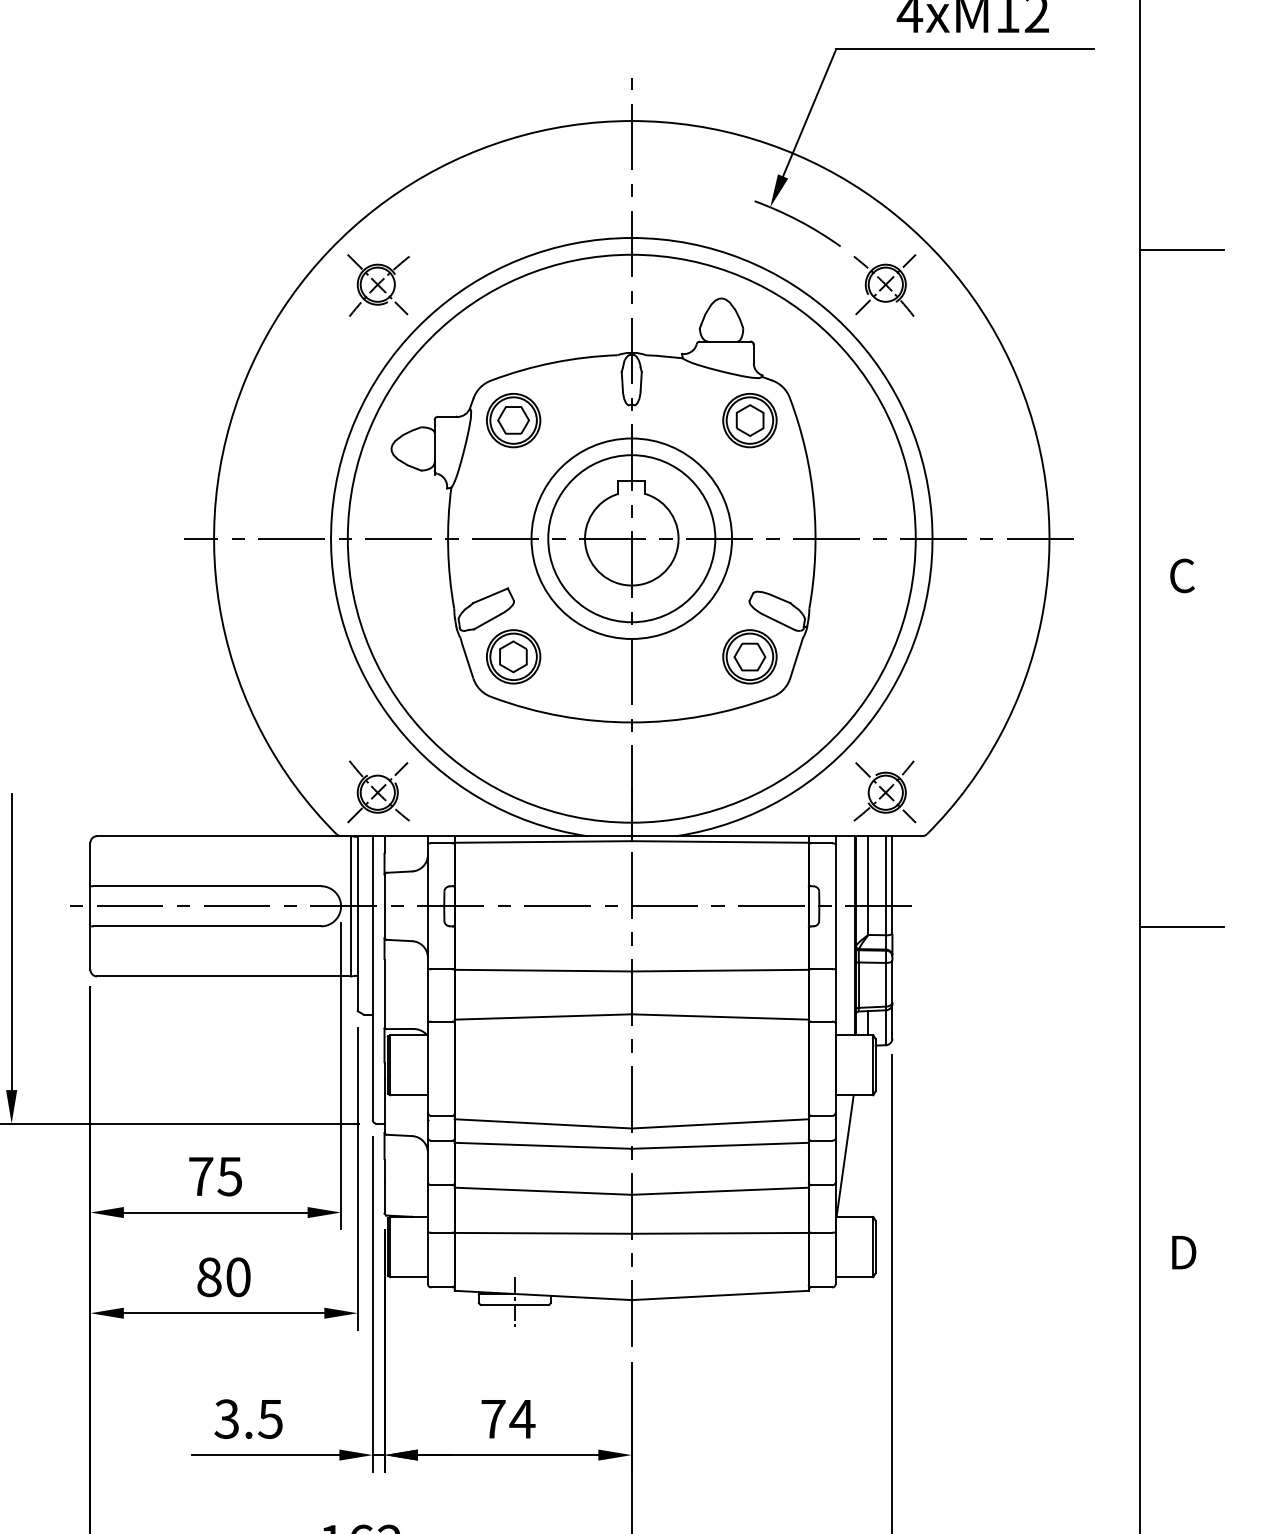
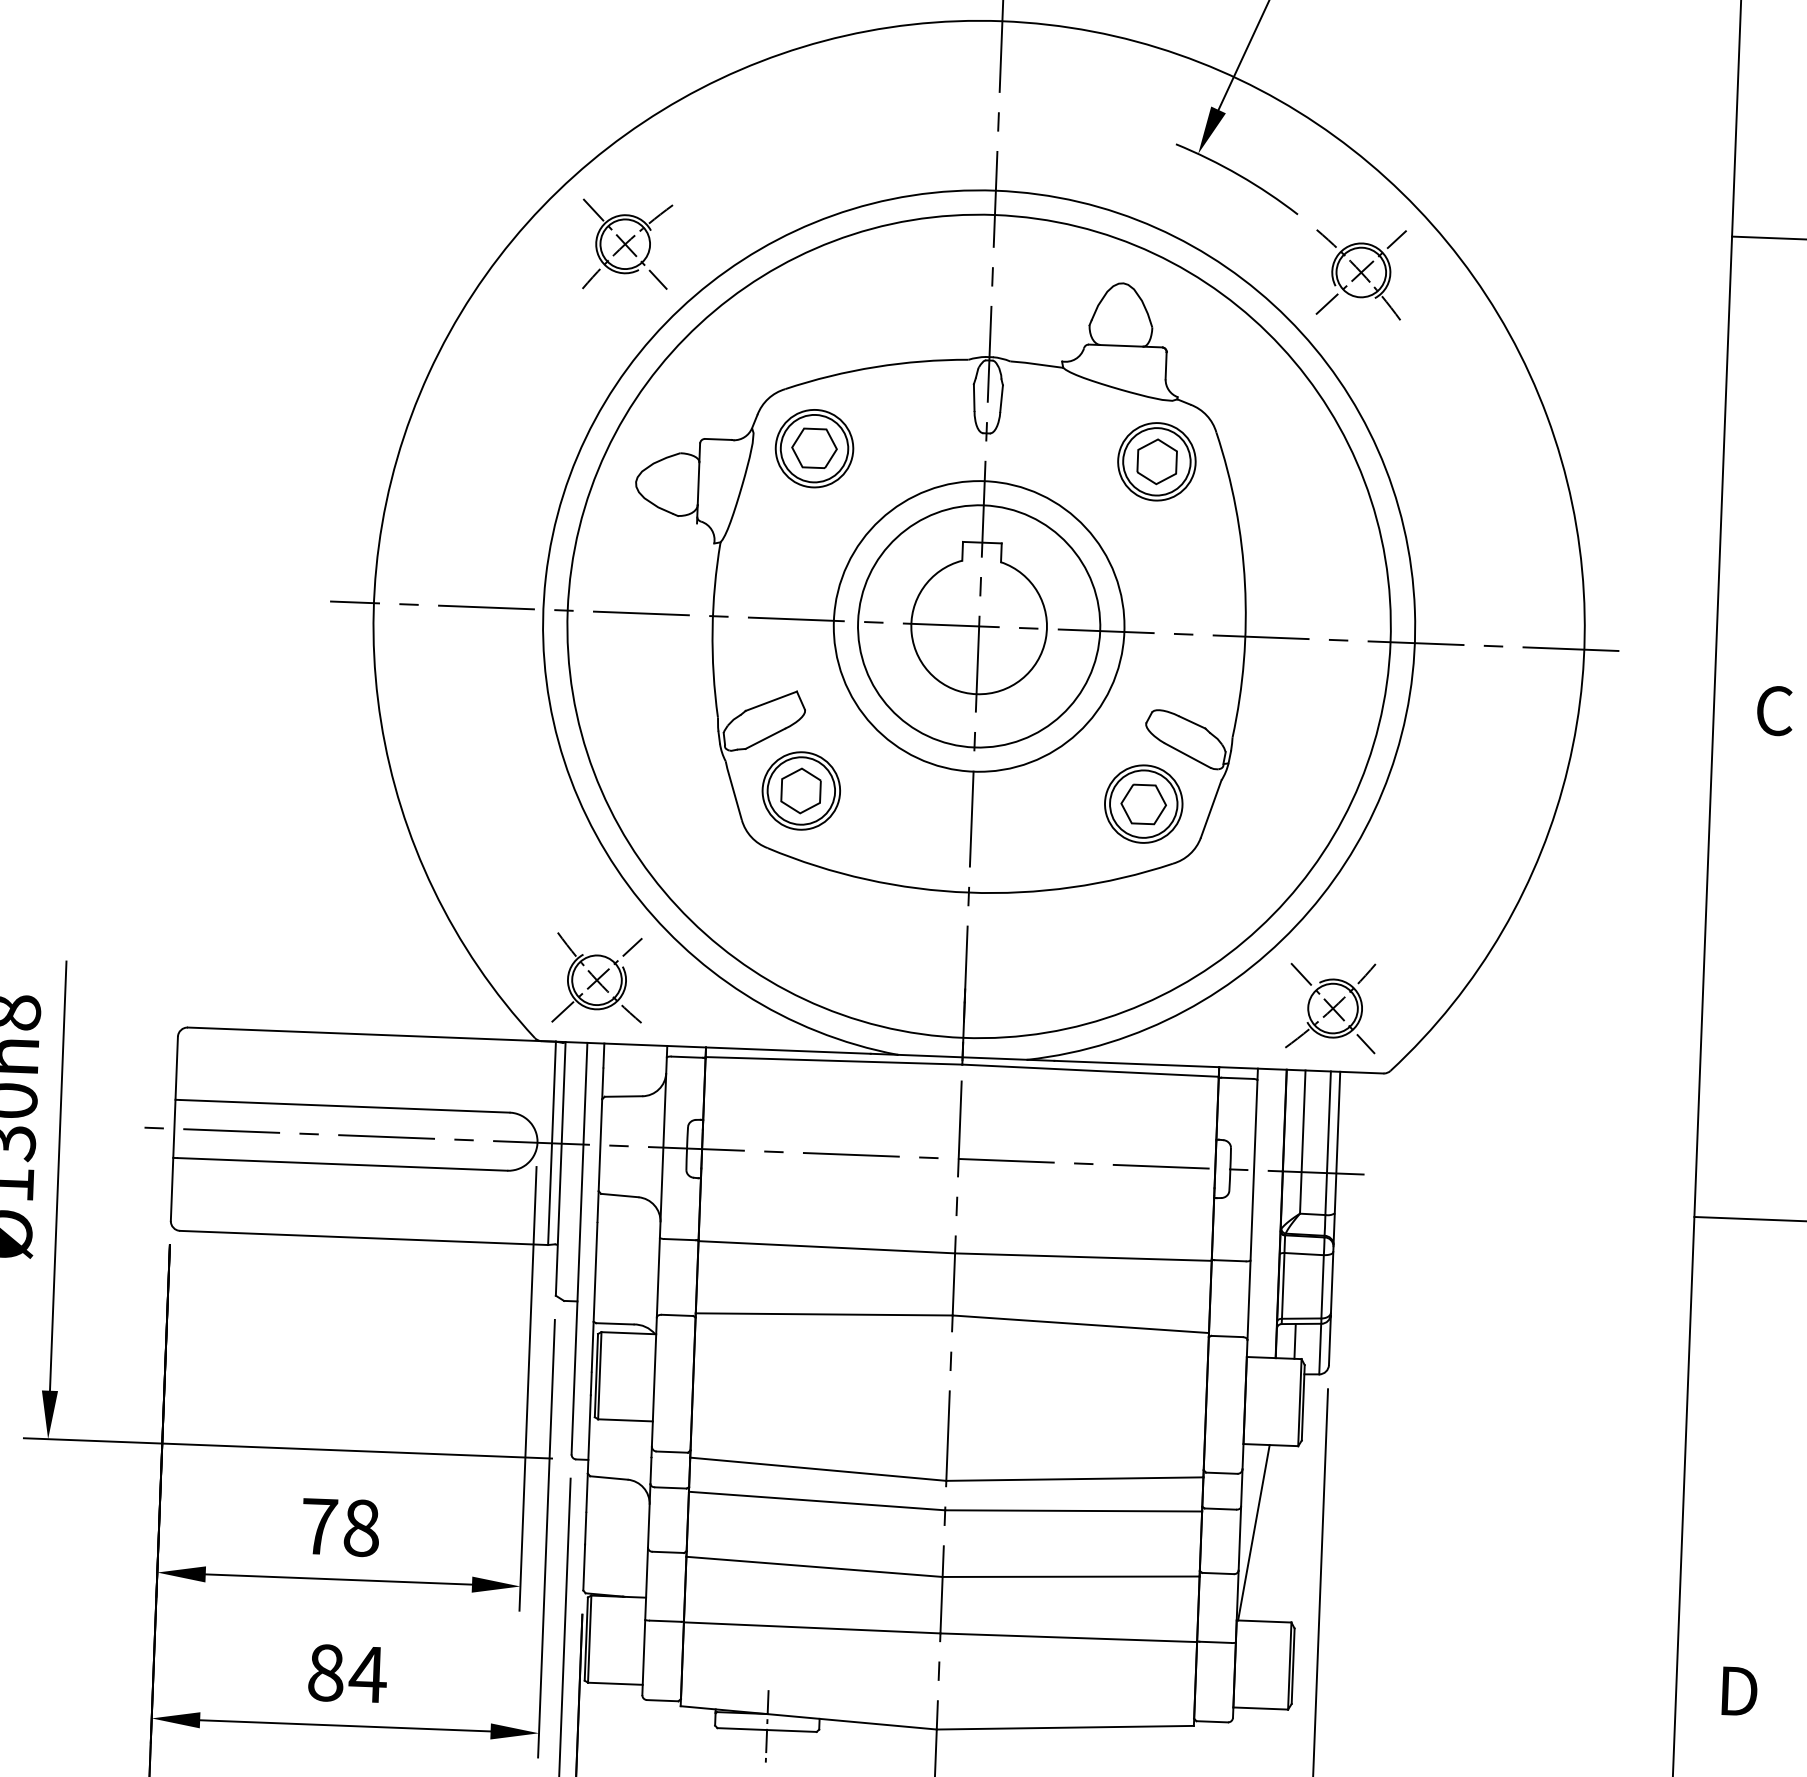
text: (229, 1176) -> (360, 1528), 75 -> 78
text: (238, 1277) -> (368, 1674), 80 -> 84

